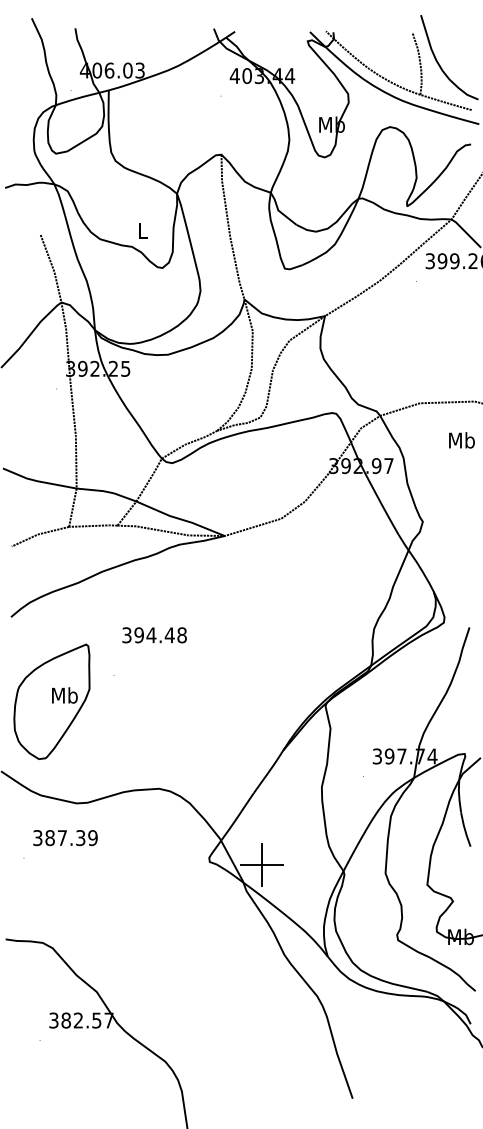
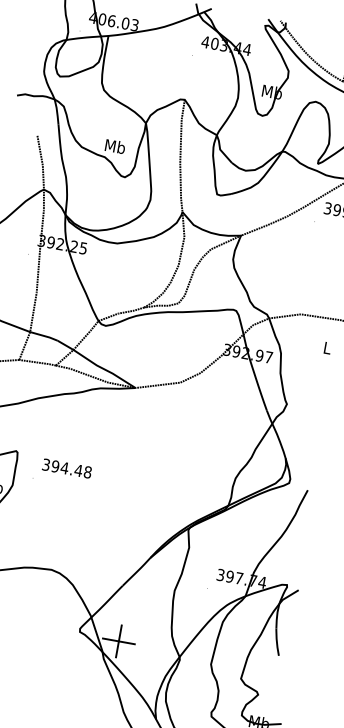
text: (143, 230) -> (115, 146), L -> Mb
text: (461, 440) -> (327, 348), Mb -> L
text: (154, 635) -> (67, 468), moved

